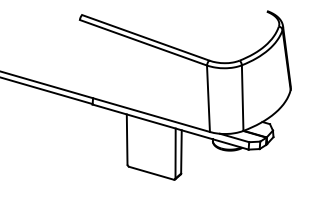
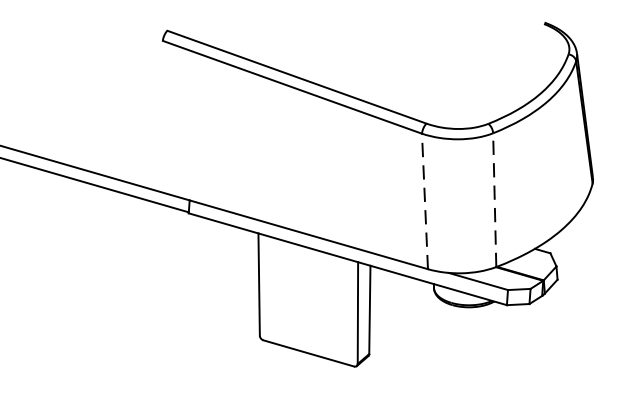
line: (208, 98) -> (425, 200), solid -> dashed
line: (242, 98) -> (494, 200), solid -> dashed

